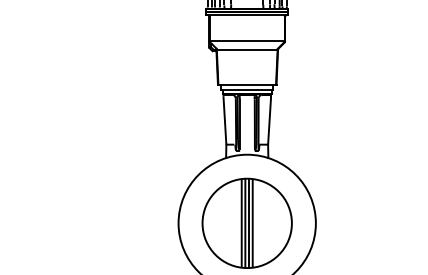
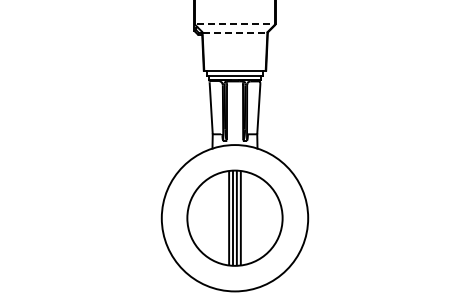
line: (247, 40) -> (235, 23), solid -> dashed
line: (247, 50) -> (235, 33), solid -> dashed

